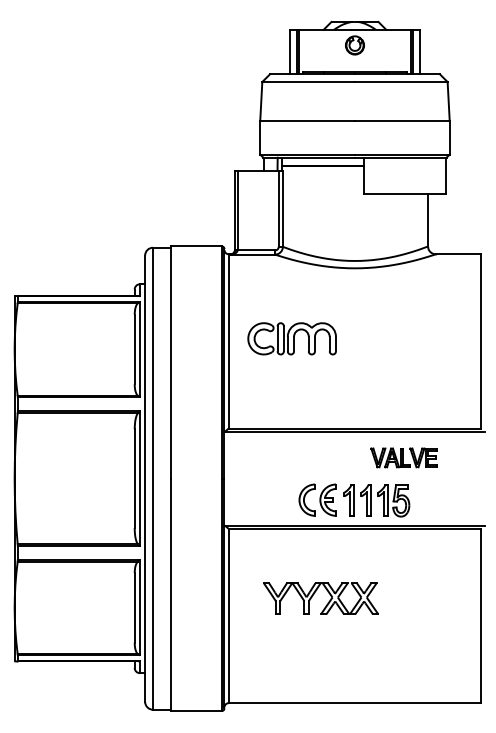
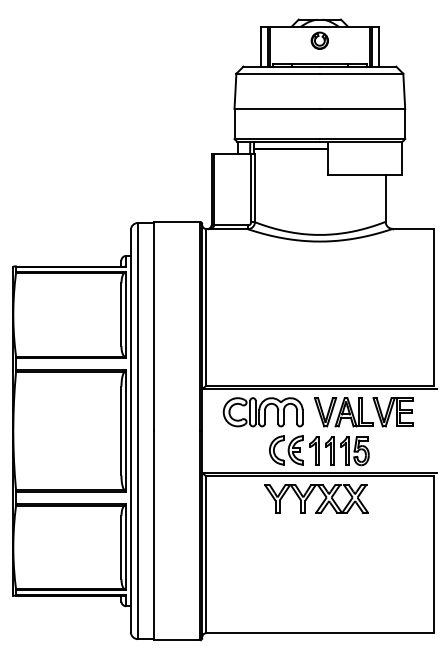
part: (291, 338) -> (262, 411), moved
part: (403, 457) -> (363, 411), size x1.67
part: (314, 594) -> (310, 494), moved

